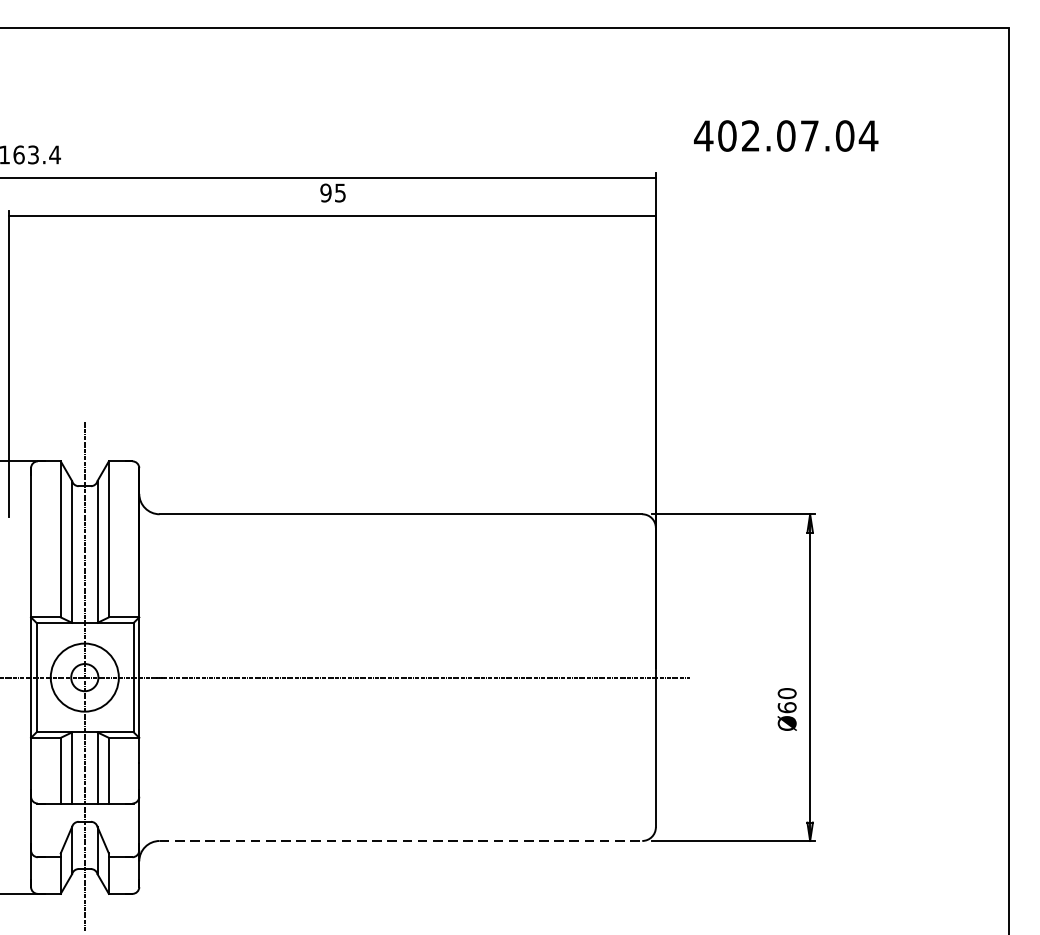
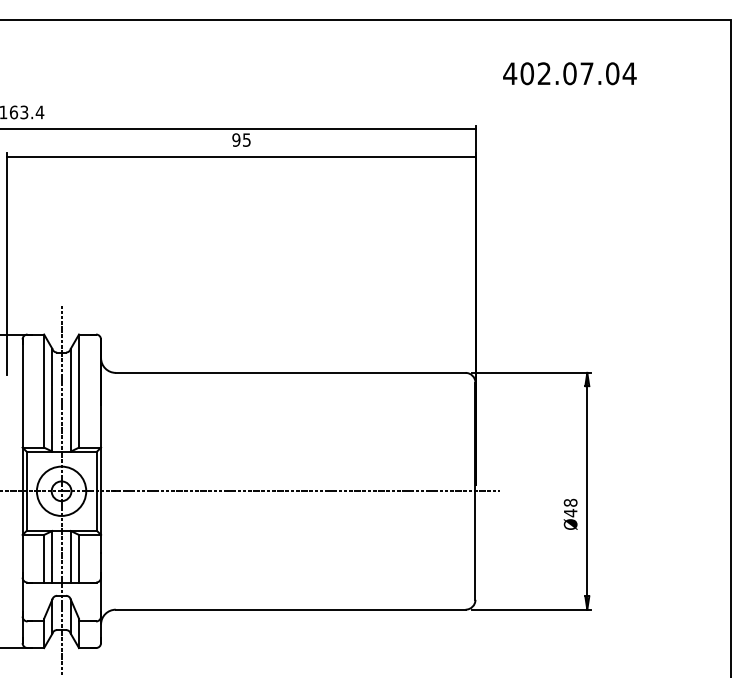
text: (785, 135) -> (569, 73), moved
text: (786, 699) -> (570, 507), Ø60 -> Ø48
line: (400, 840) -> (290, 609), dashed -> solid

